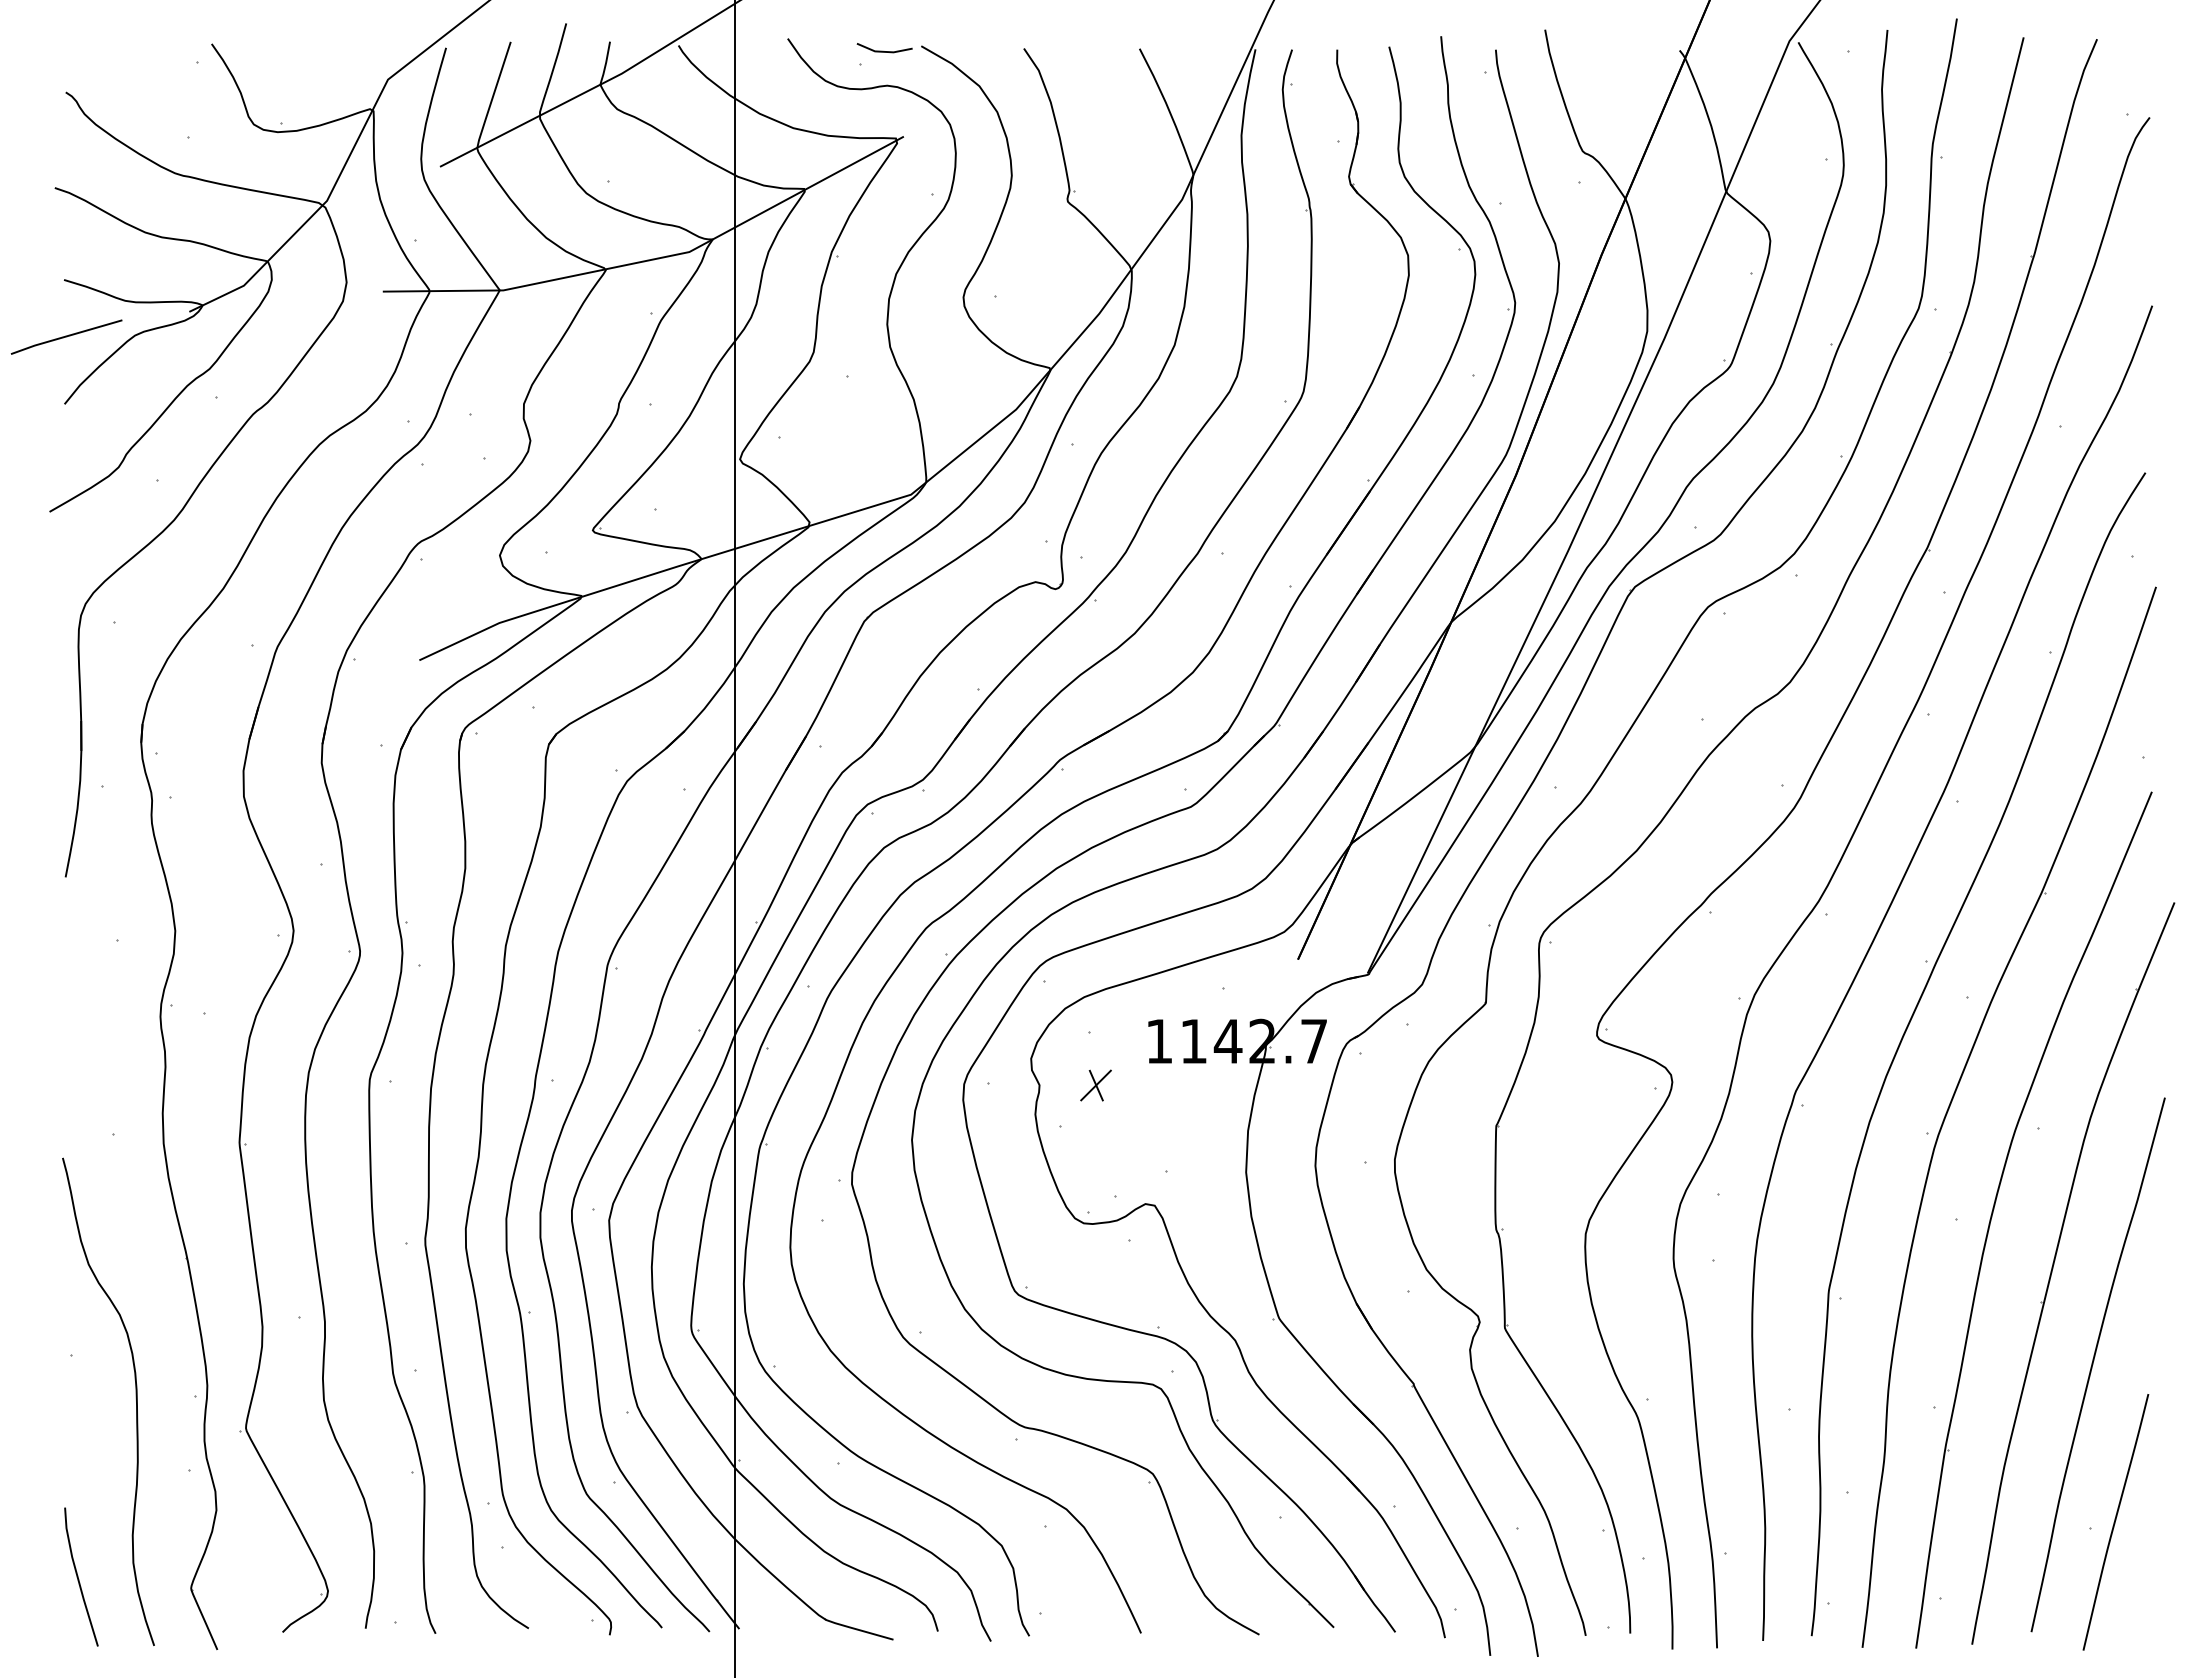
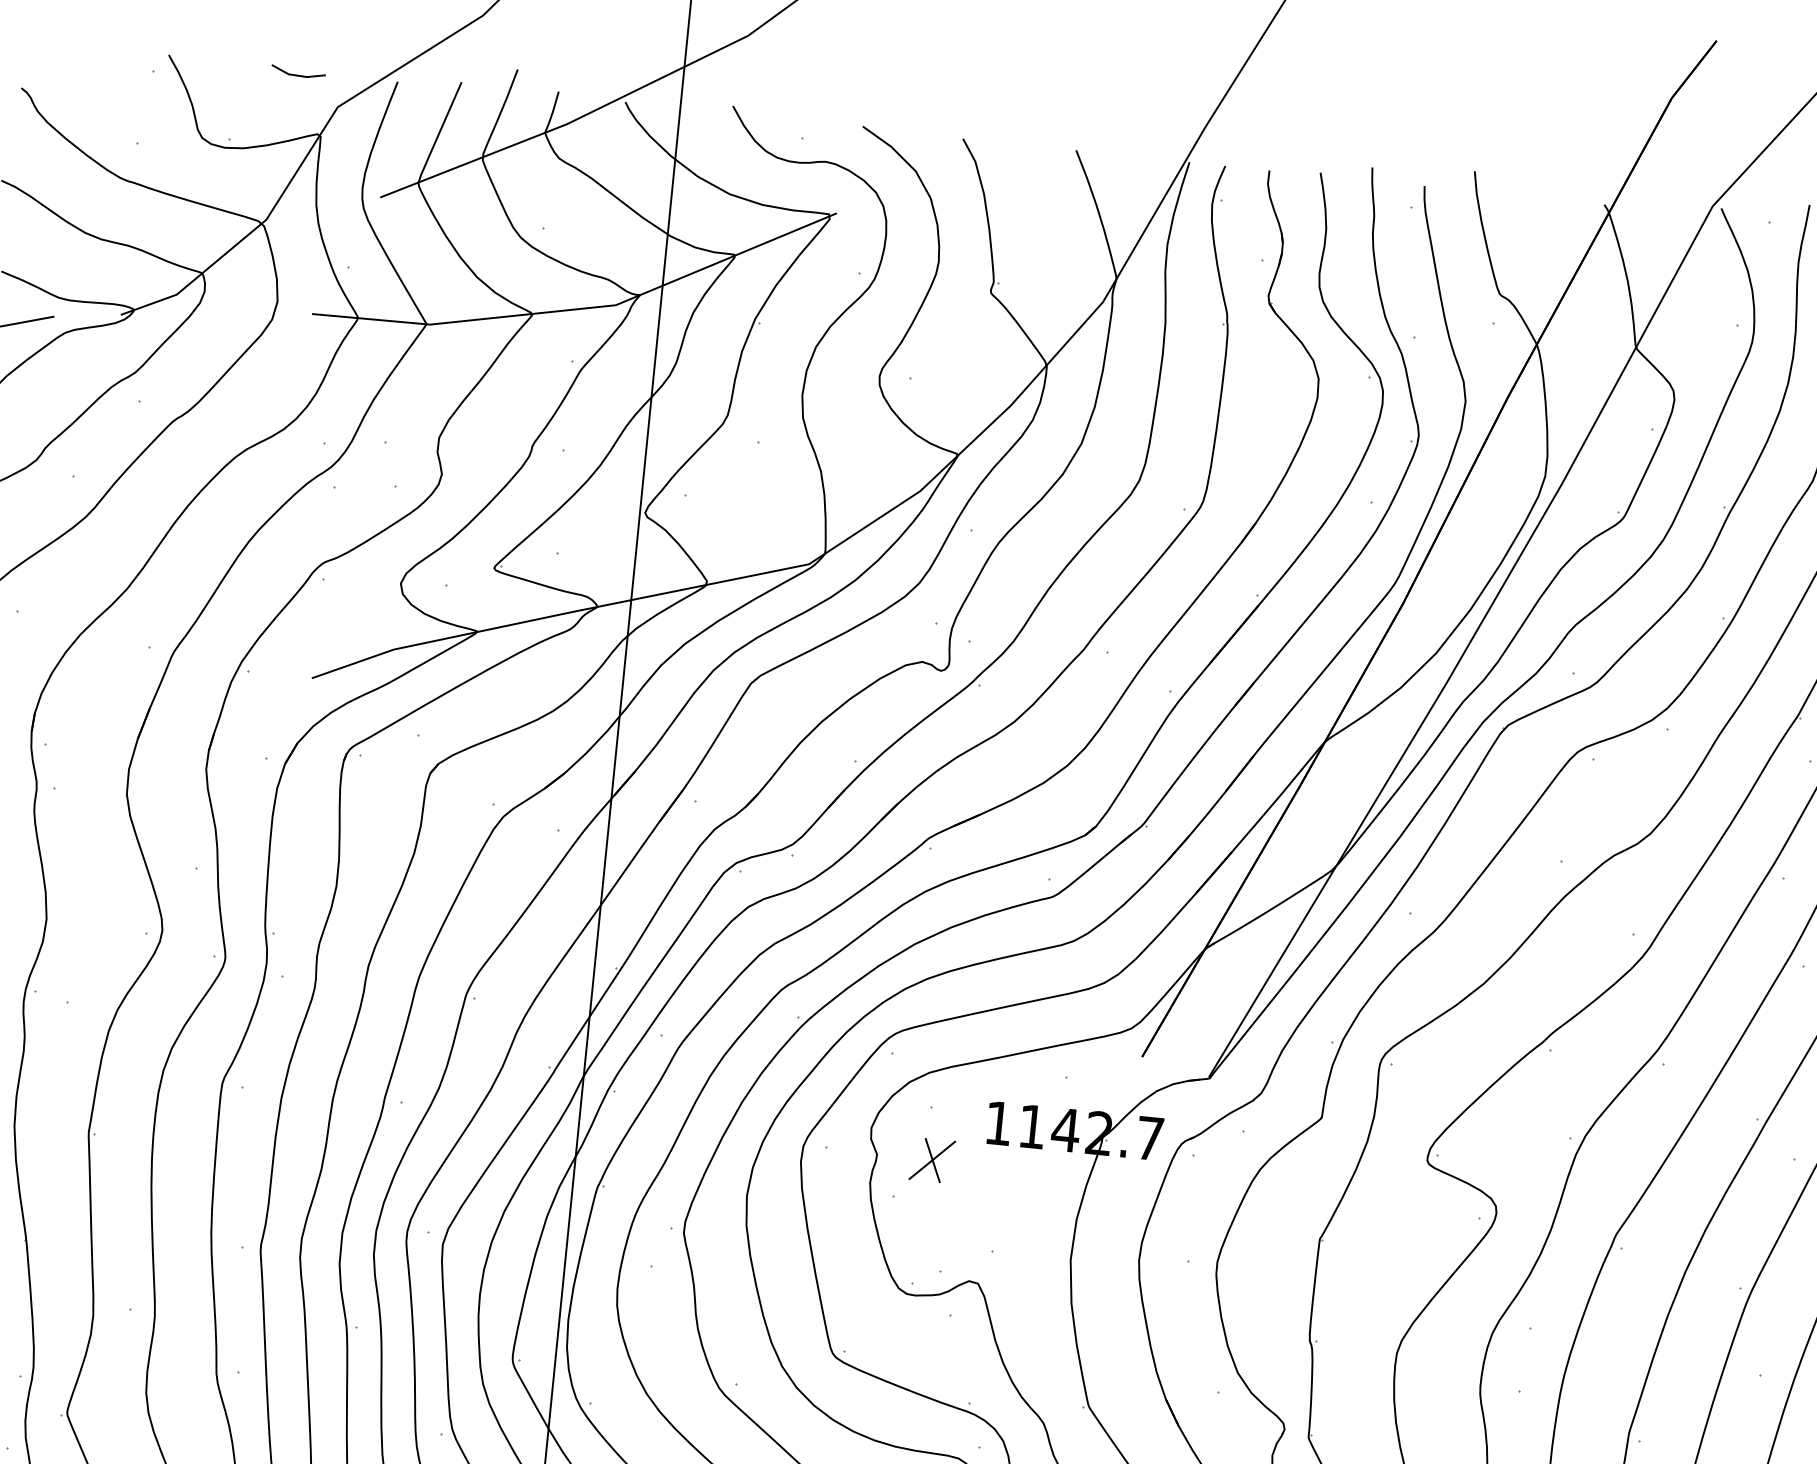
line: (883, 50) -> (297, 74), moved
part: (1095, 1085) -> (931, 1160), size x1.43

